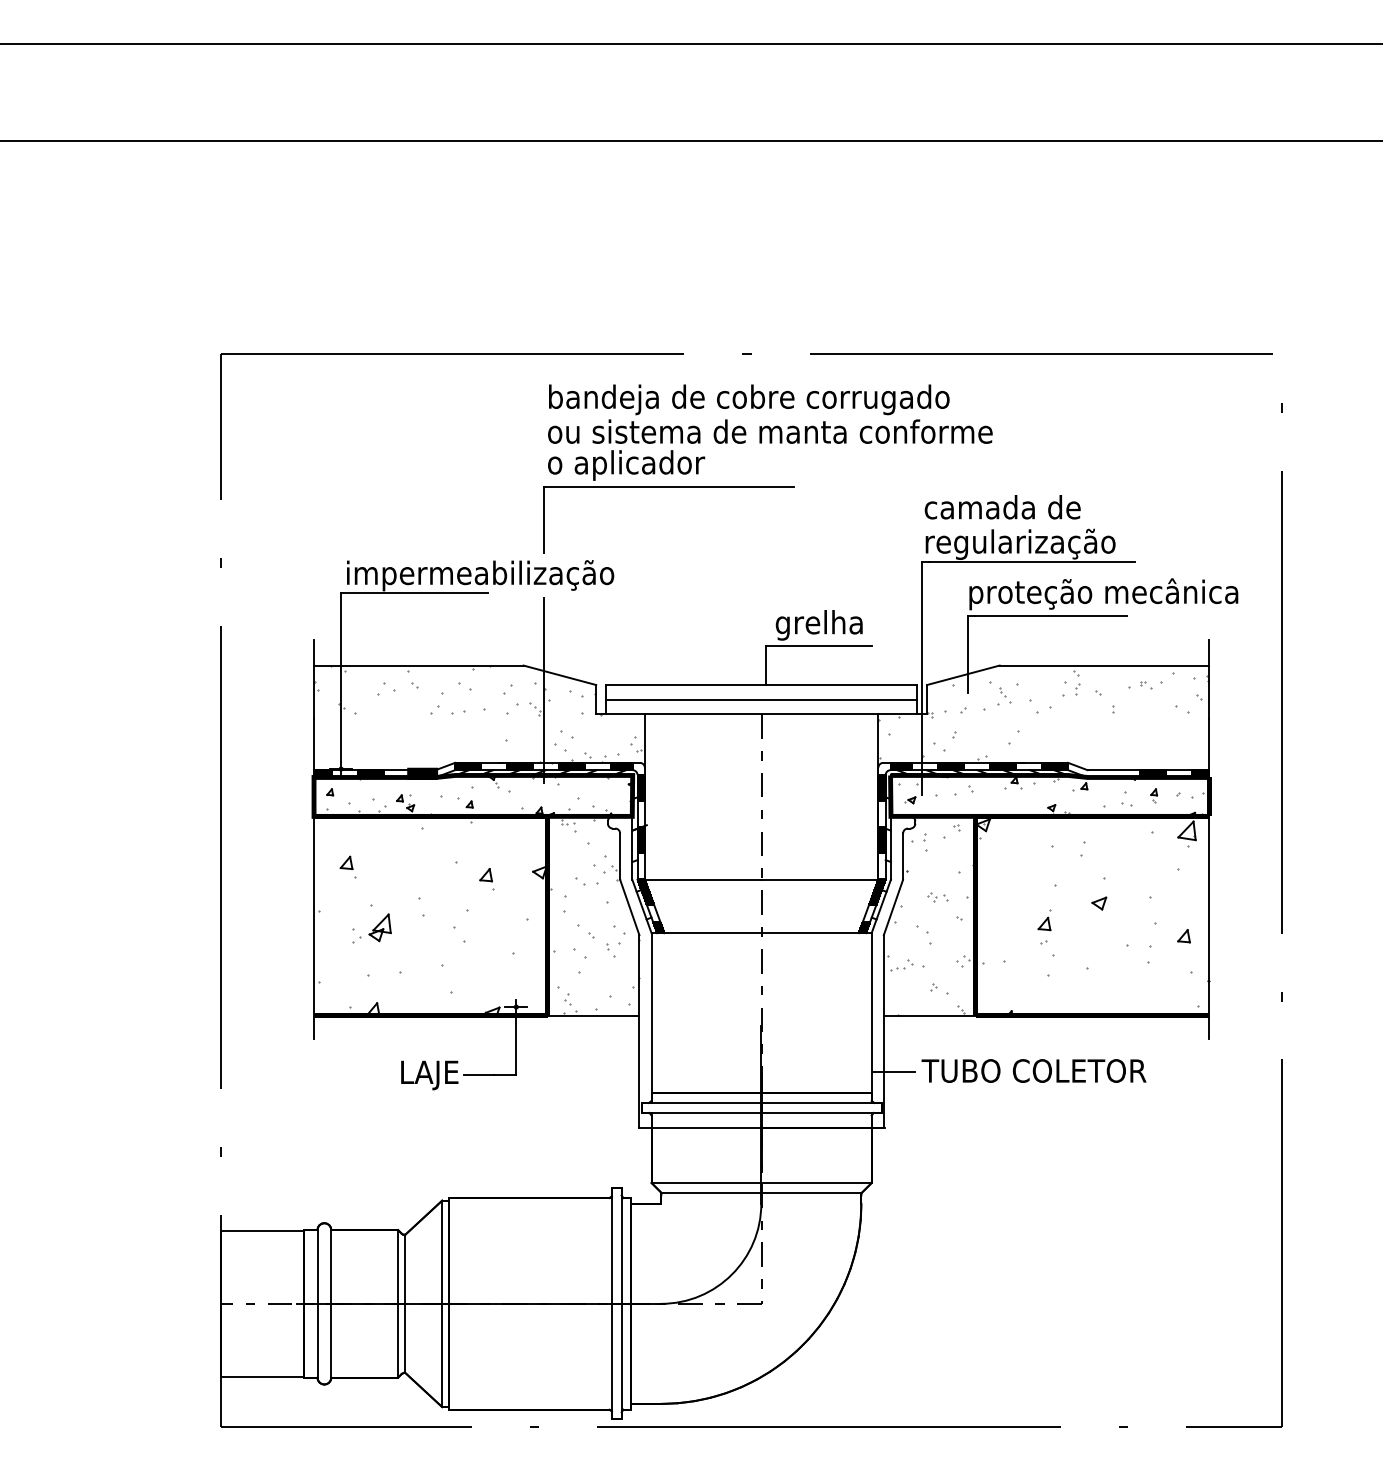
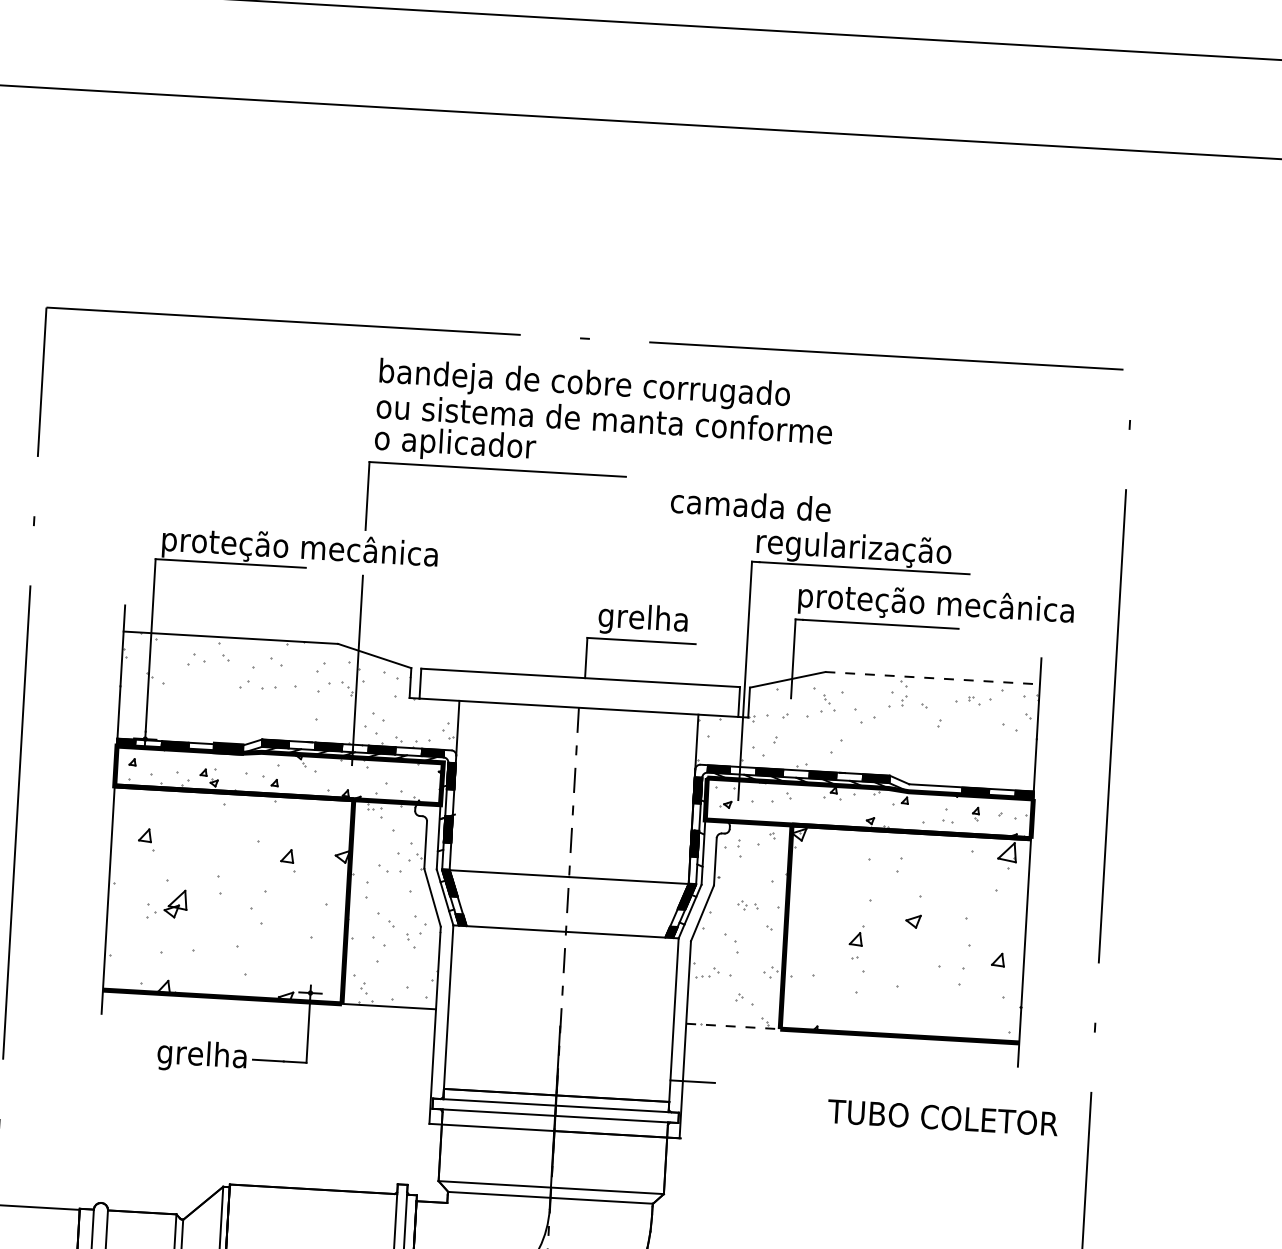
text: (1002, 507) -> (750, 505), moved
text: (481, 575) -> (300, 549), impermeabilização -> proteção mecânica
line: (1104, 665) -> (932, 678), solid -> dashed
line: (761, 699) -> (579, 692), removed
line: (929, 1015) -> (732, 1026), solid -> dashed
text: (1033, 1070) -> (942, 1117), moved
text: (414, 1074) -> (202, 1056), LAJE -> grelha

